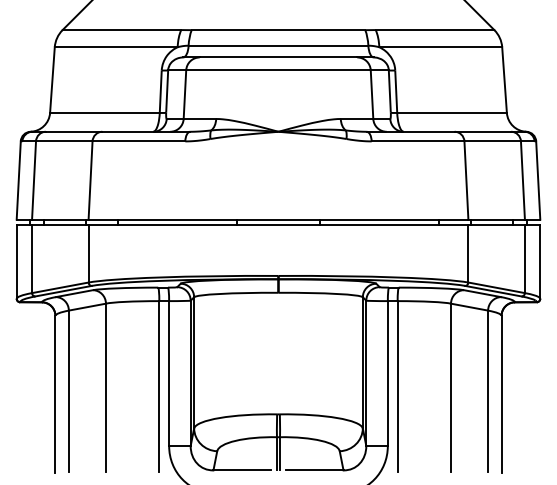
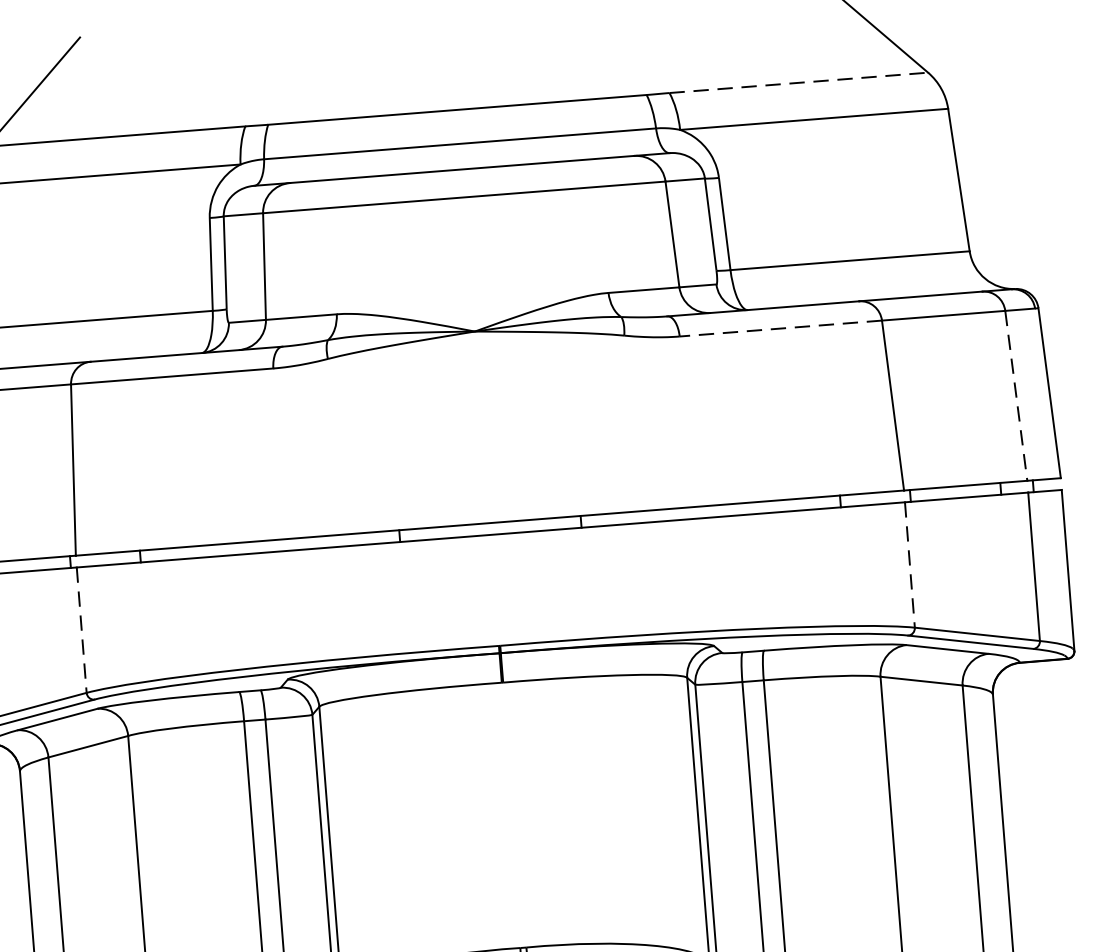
line: (435, 30) -> (799, 83), solid -> dashed
line: (417, 141) -> (779, 328), solid -> dashed
line: (522, 181) -> (1015, 398), solid -> dashed
line: (88, 253) -> (81, 629), solid -> dashed
line: (468, 253) -> (910, 564), solid -> dashed

